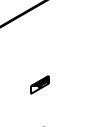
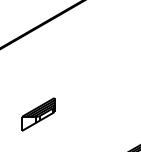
part: (39, 84) -> (38, 114), size x1.67

